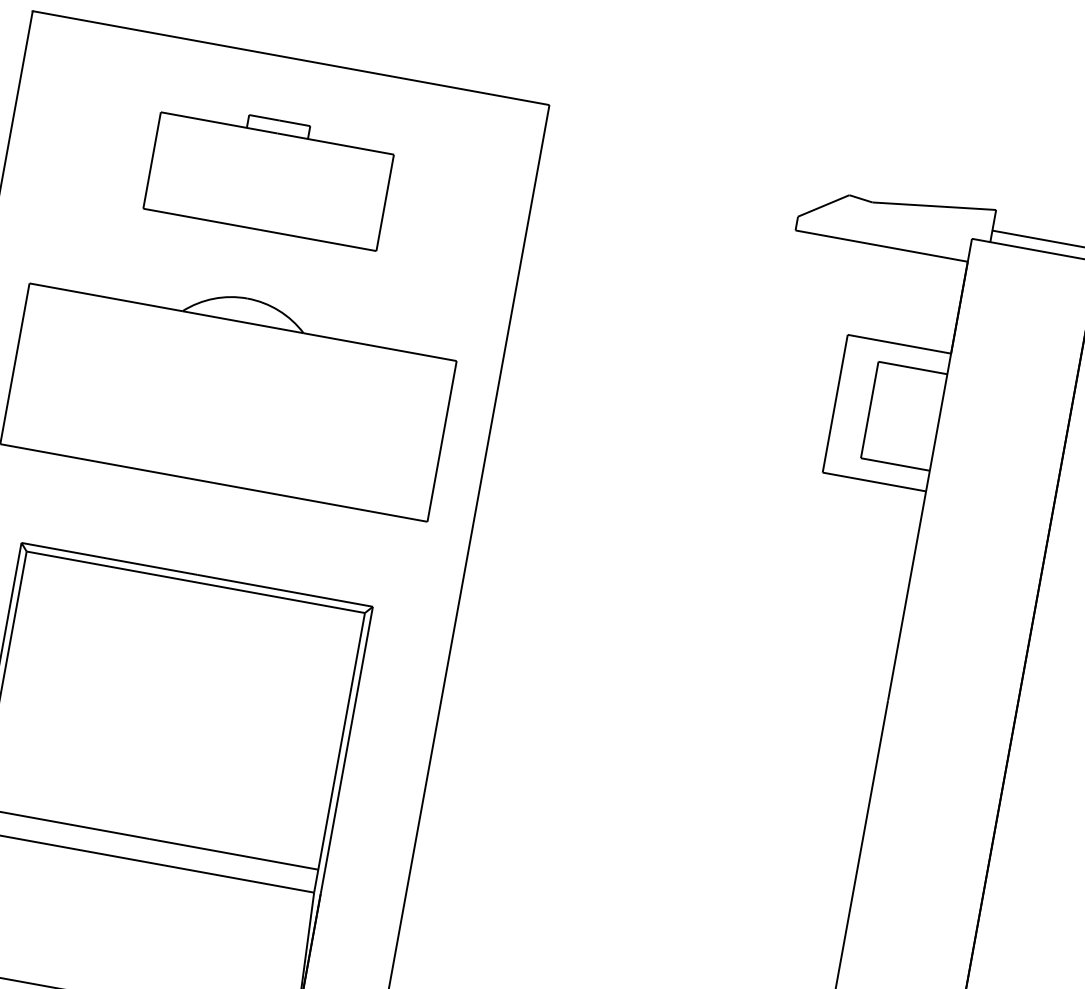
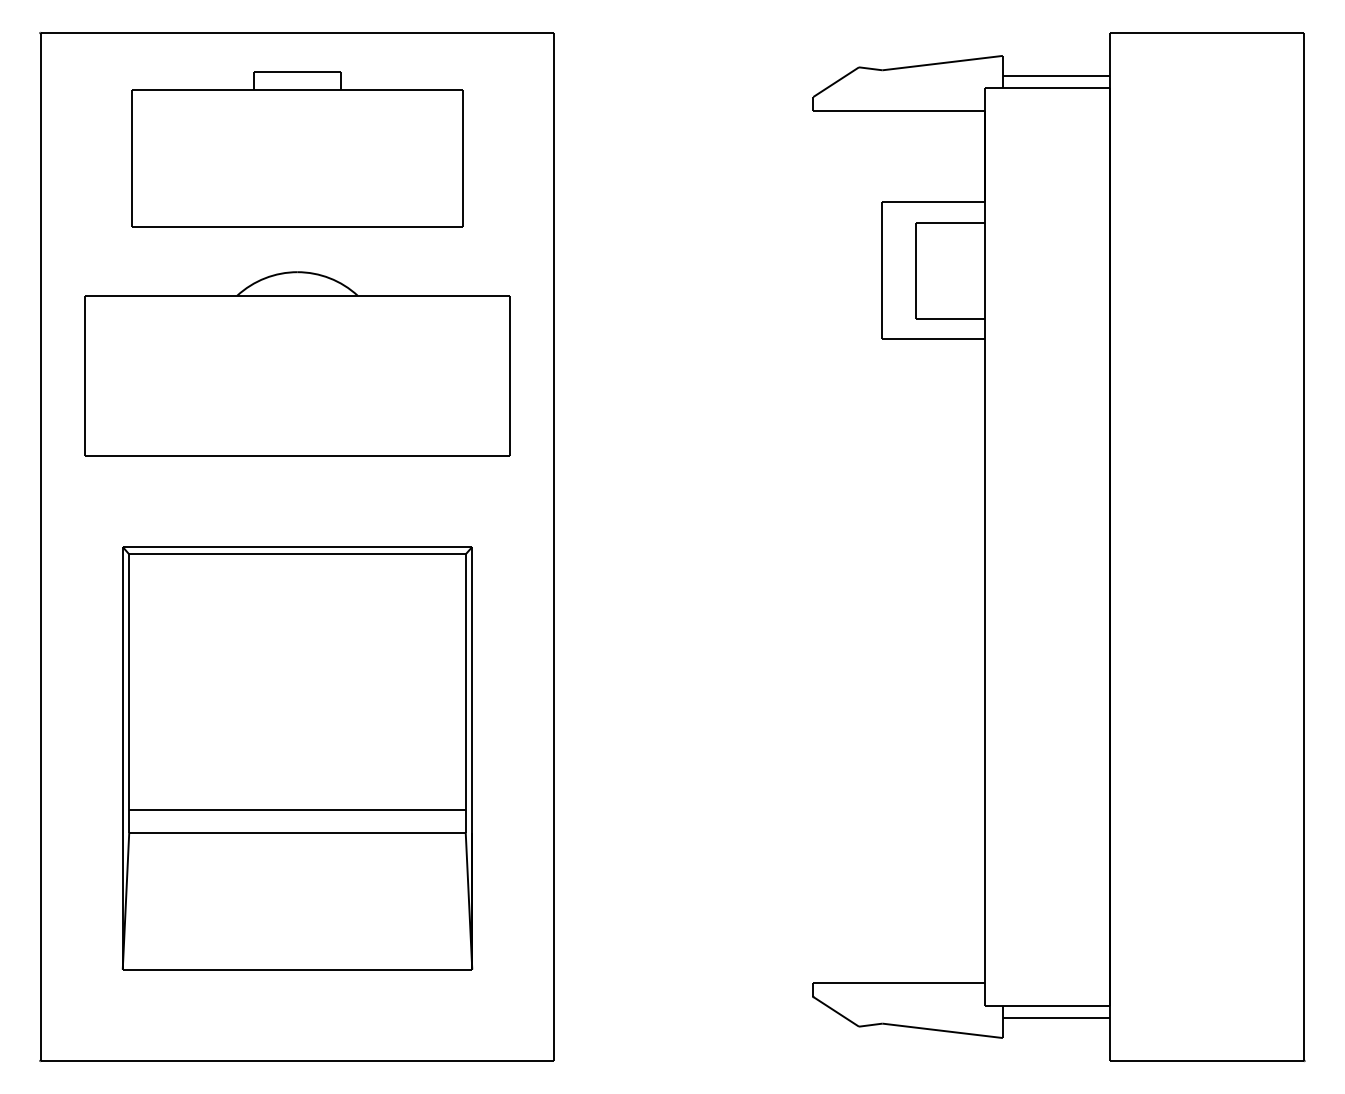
part: (269, 175) -> (297, 149), size x1.43

